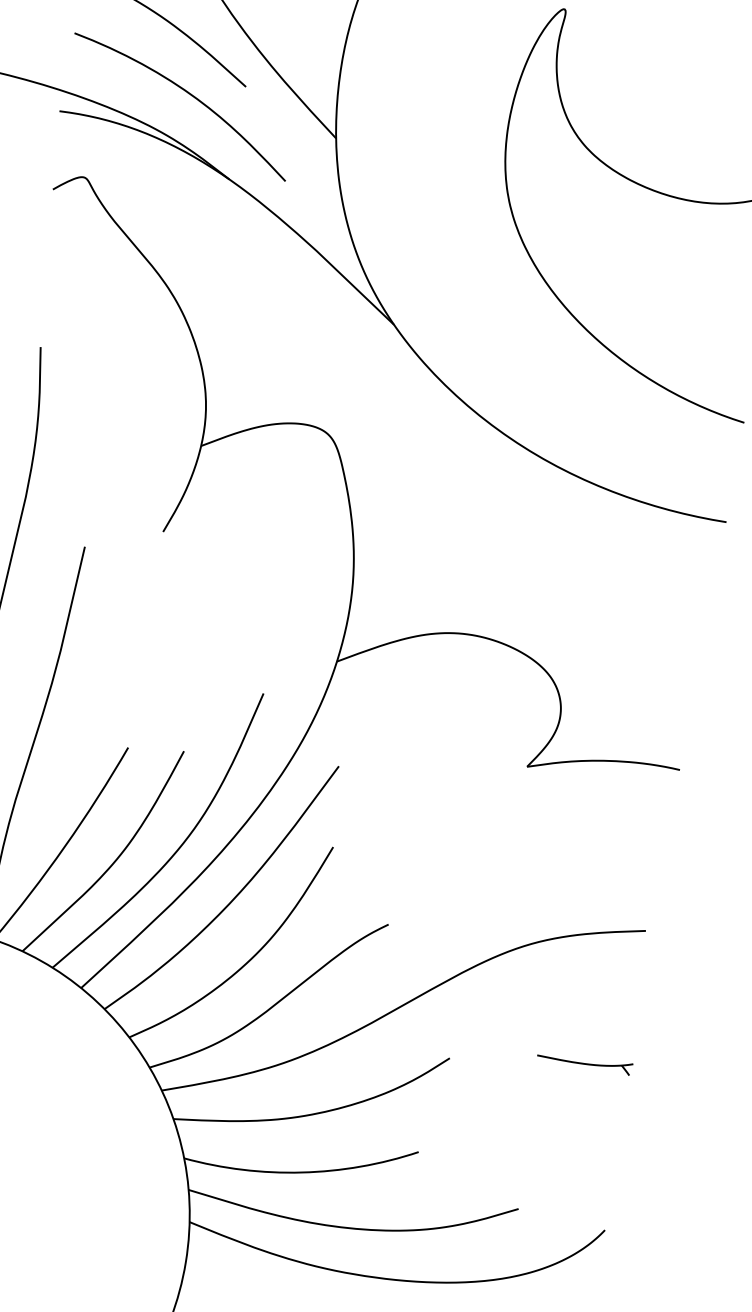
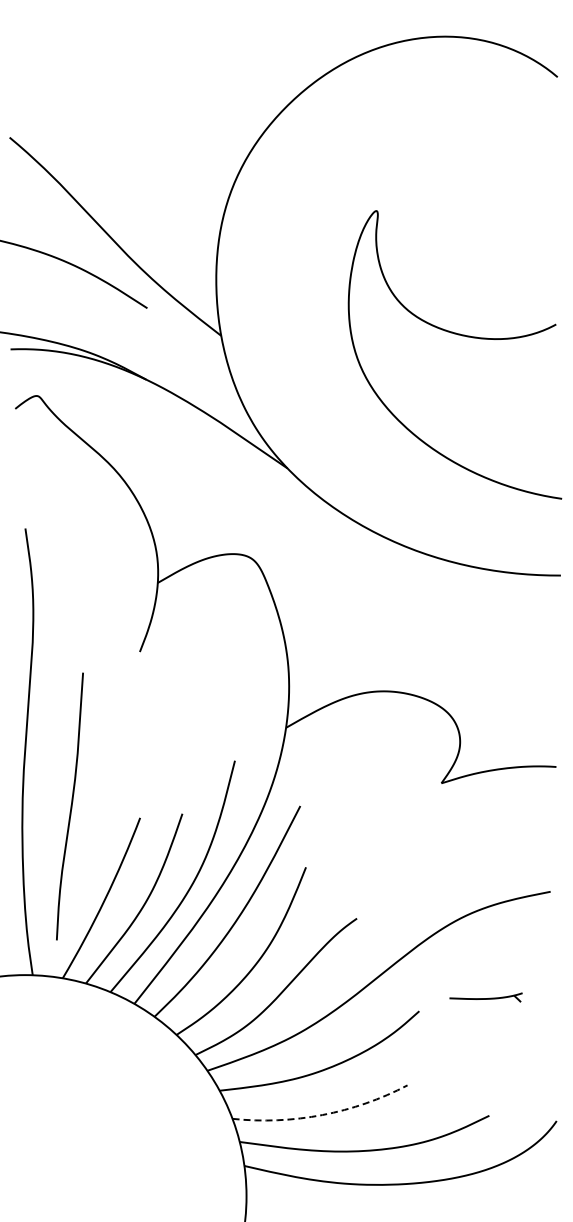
curve: (188, 95) -> (105, 321), removed
part: (584, 1061) -> (485, 997), moved
arc: (301, 1173) -> (322, 1115), solid -> dashed

